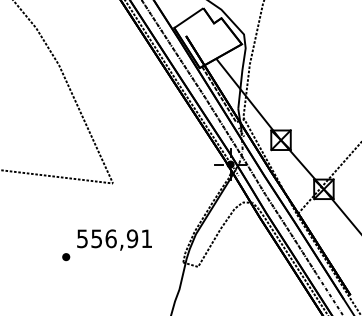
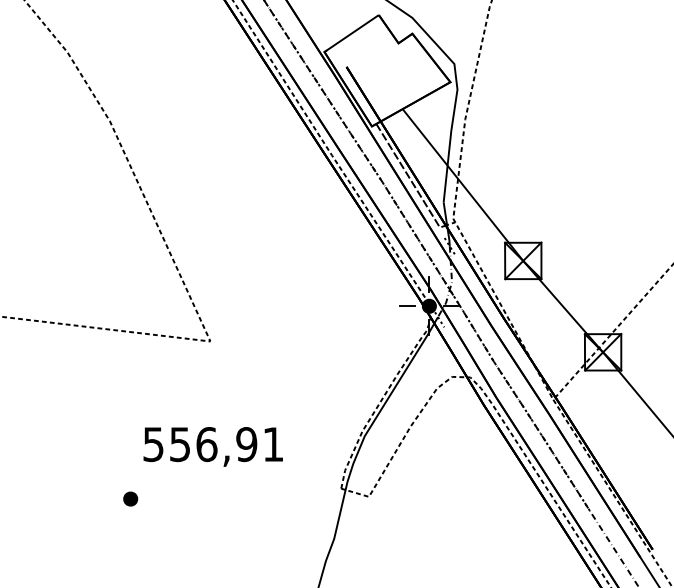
part: (66, 257) -> (131, 499), moved

